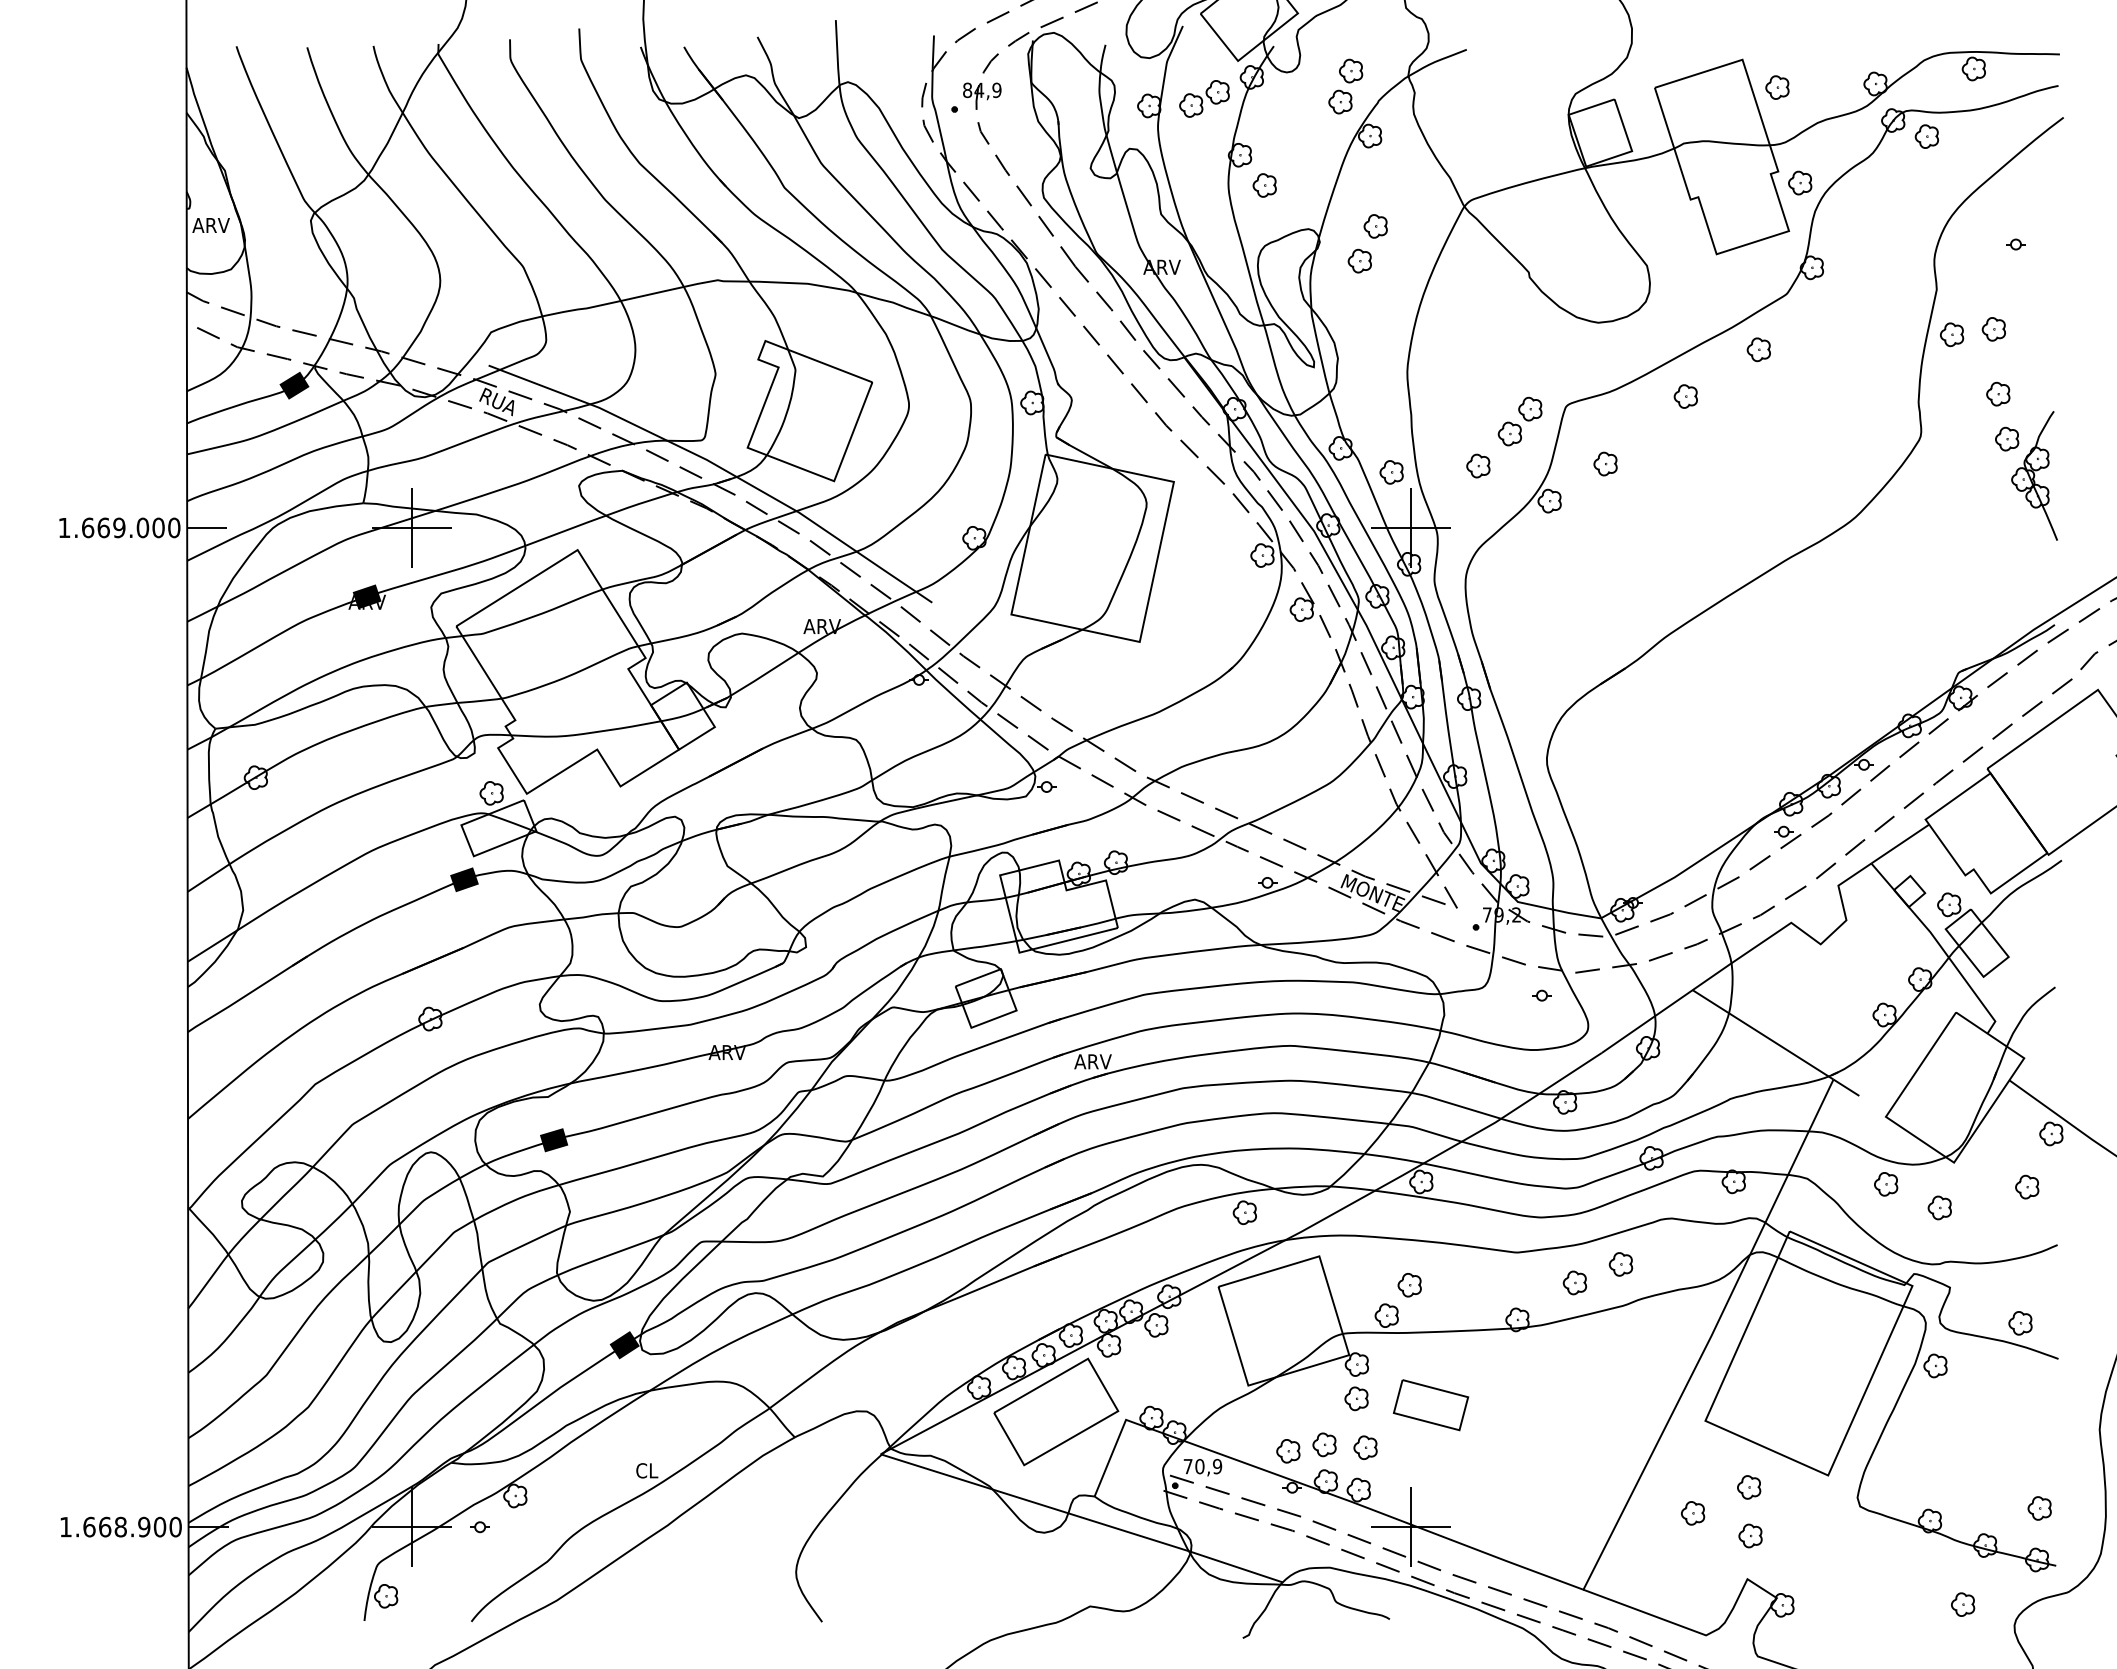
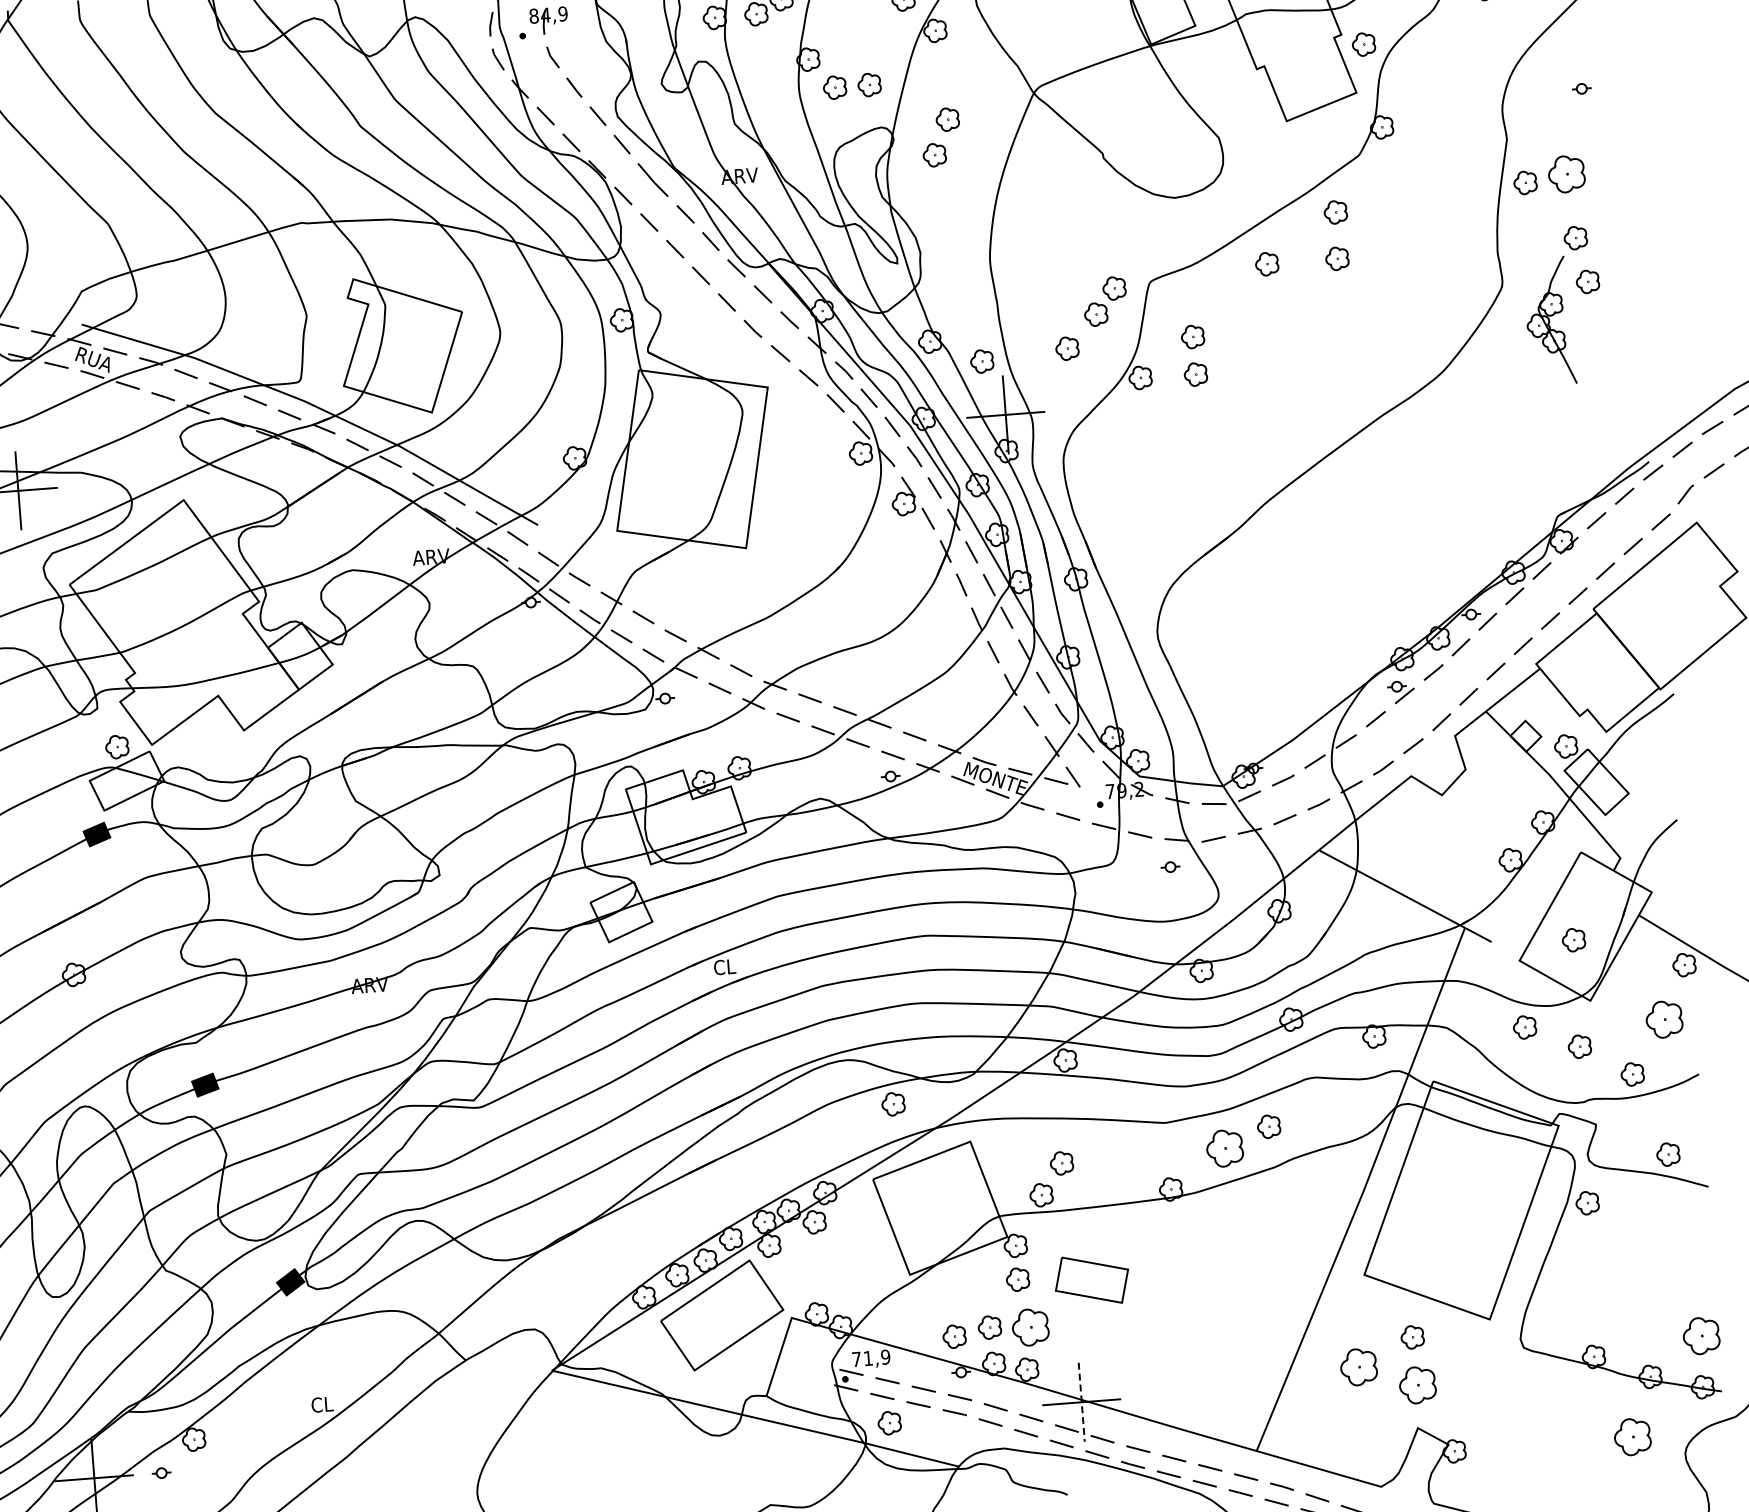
part: (1299, 185) -> (869, 84), added
part: (1993, 329) -> (1566, 174), size x1.6
part: (1756, 396) -> (1336, 258), added
part: (2034, 475) -> (1549, 320), moved
part: (1605, 501) -> (1195, 373), added
text: (1092, 1061) -> (731, 966), ARV -> CL
part: (1942, 1100) -> (1574, 940), added
part: (2027, 1186) -> (1664, 1018), size x1.6
part: (1990, 1239) -> (1632, 1073), added
part: (1574, 1282) -> (1224, 1148), size x1.6
part: (1365, 1447) -> (1030, 1327), size x1.6
text: (1199, 1466) -> (867, 1358), 70,9 -> 71,9
part: (2039, 1508) -> (1701, 1336), size x1.6
part: (1693, 1513) -> (1359, 1367), size x1.6
line: (1411, 1527) -> (1082, 1402), solid -> dashed
part: (1216, 1533) -> (889, 1423), added
part: (1750, 1535) -> (1417, 1384), size x1.6
part: (1963, 1604) -> (1633, 1436), size x1.6

